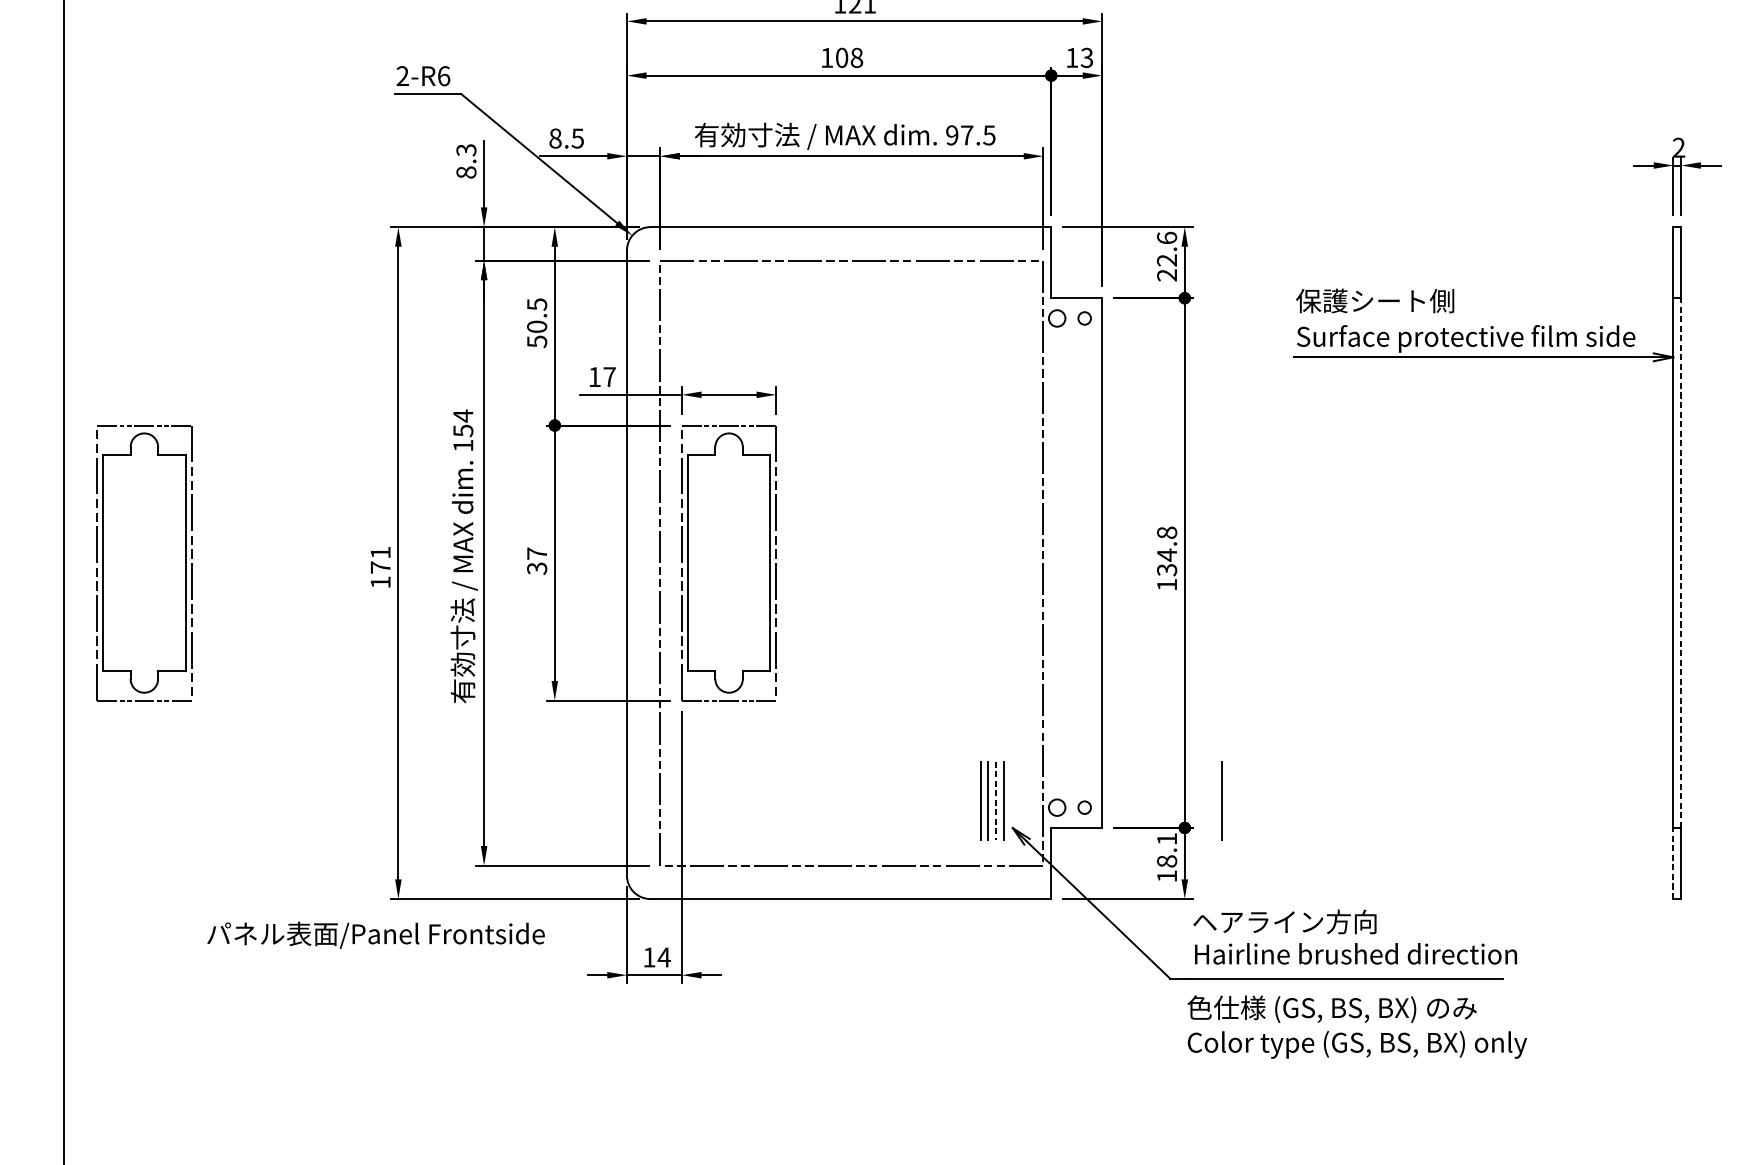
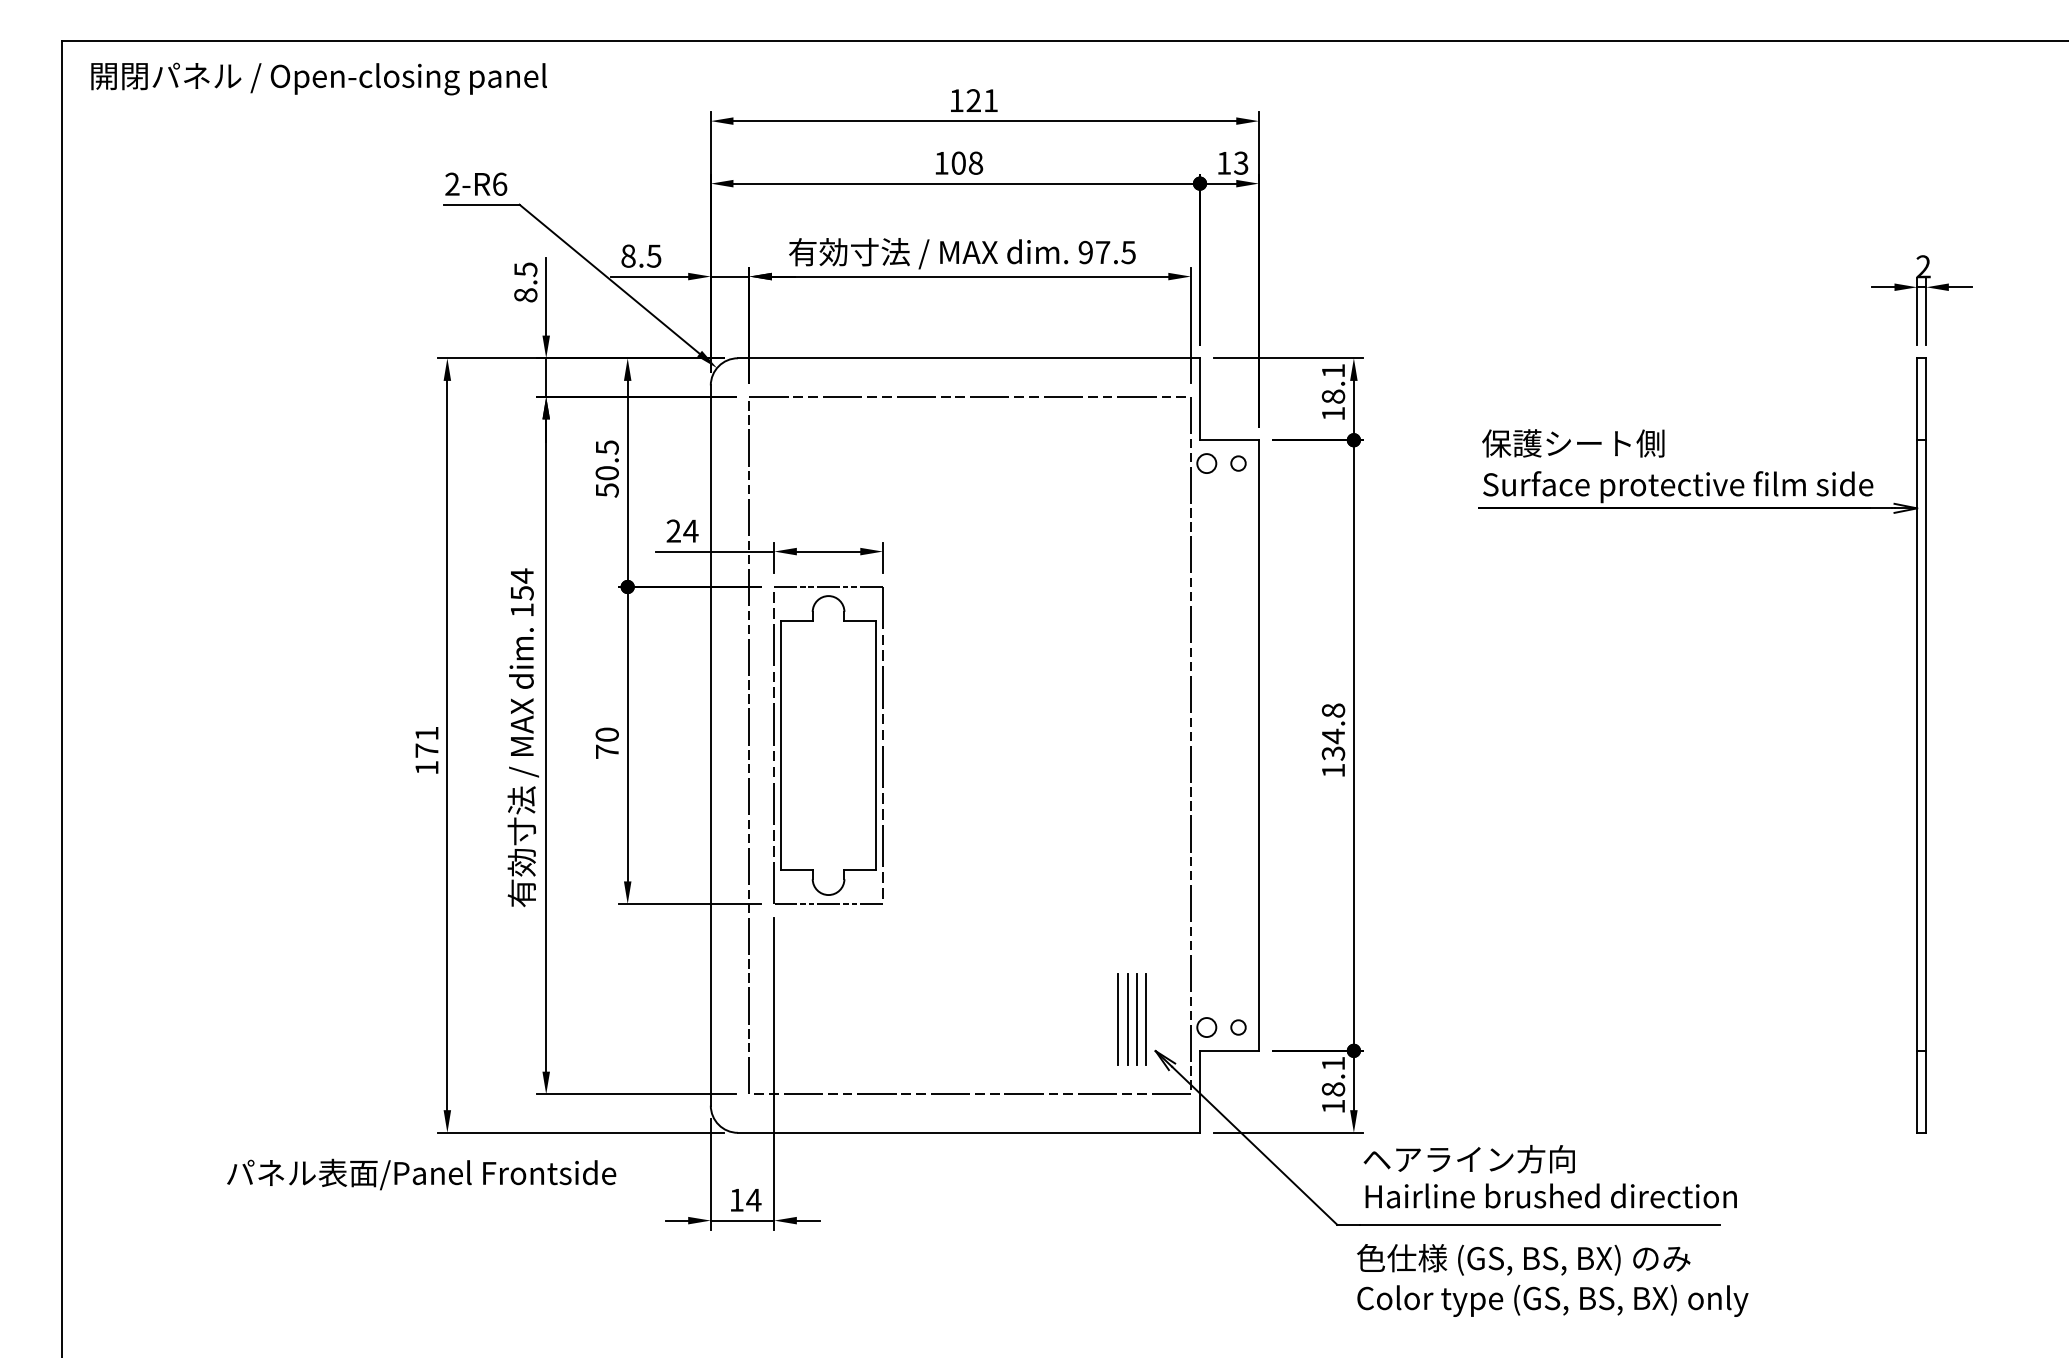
text: (466, 150) -> (525, 269), 8.3 -> 8.5
text: (1167, 255) -> (1333, 391), 22.6 -> 18.1
text: (602, 376) -> (682, 530), 17 -> 24
text: (536, 561) -> (606, 743), 37 -> 70
part: (144, 563) -> (154, 745), removed
line: (1681, 563) -> (1926, 745), dashed -> solid
line: (1220, 800) -> (1395, 1019), removed
line: (996, 801) -> (1136, 1020), dashed -> solid
line: (1673, 863) -> (1917, 1091), dashed -> solid

